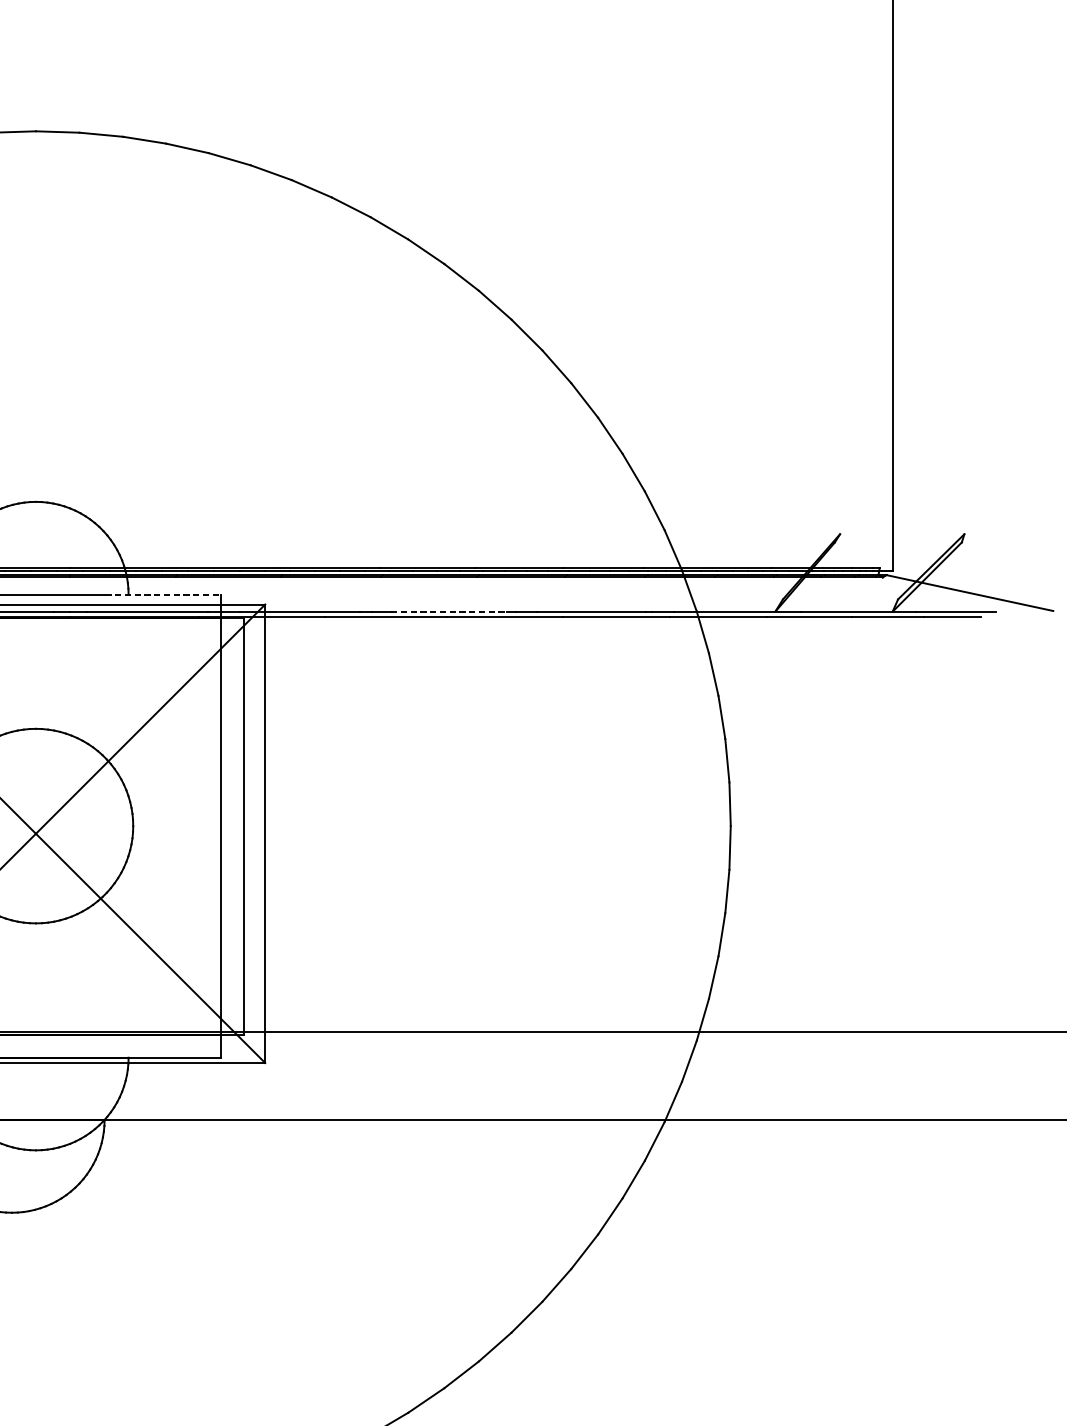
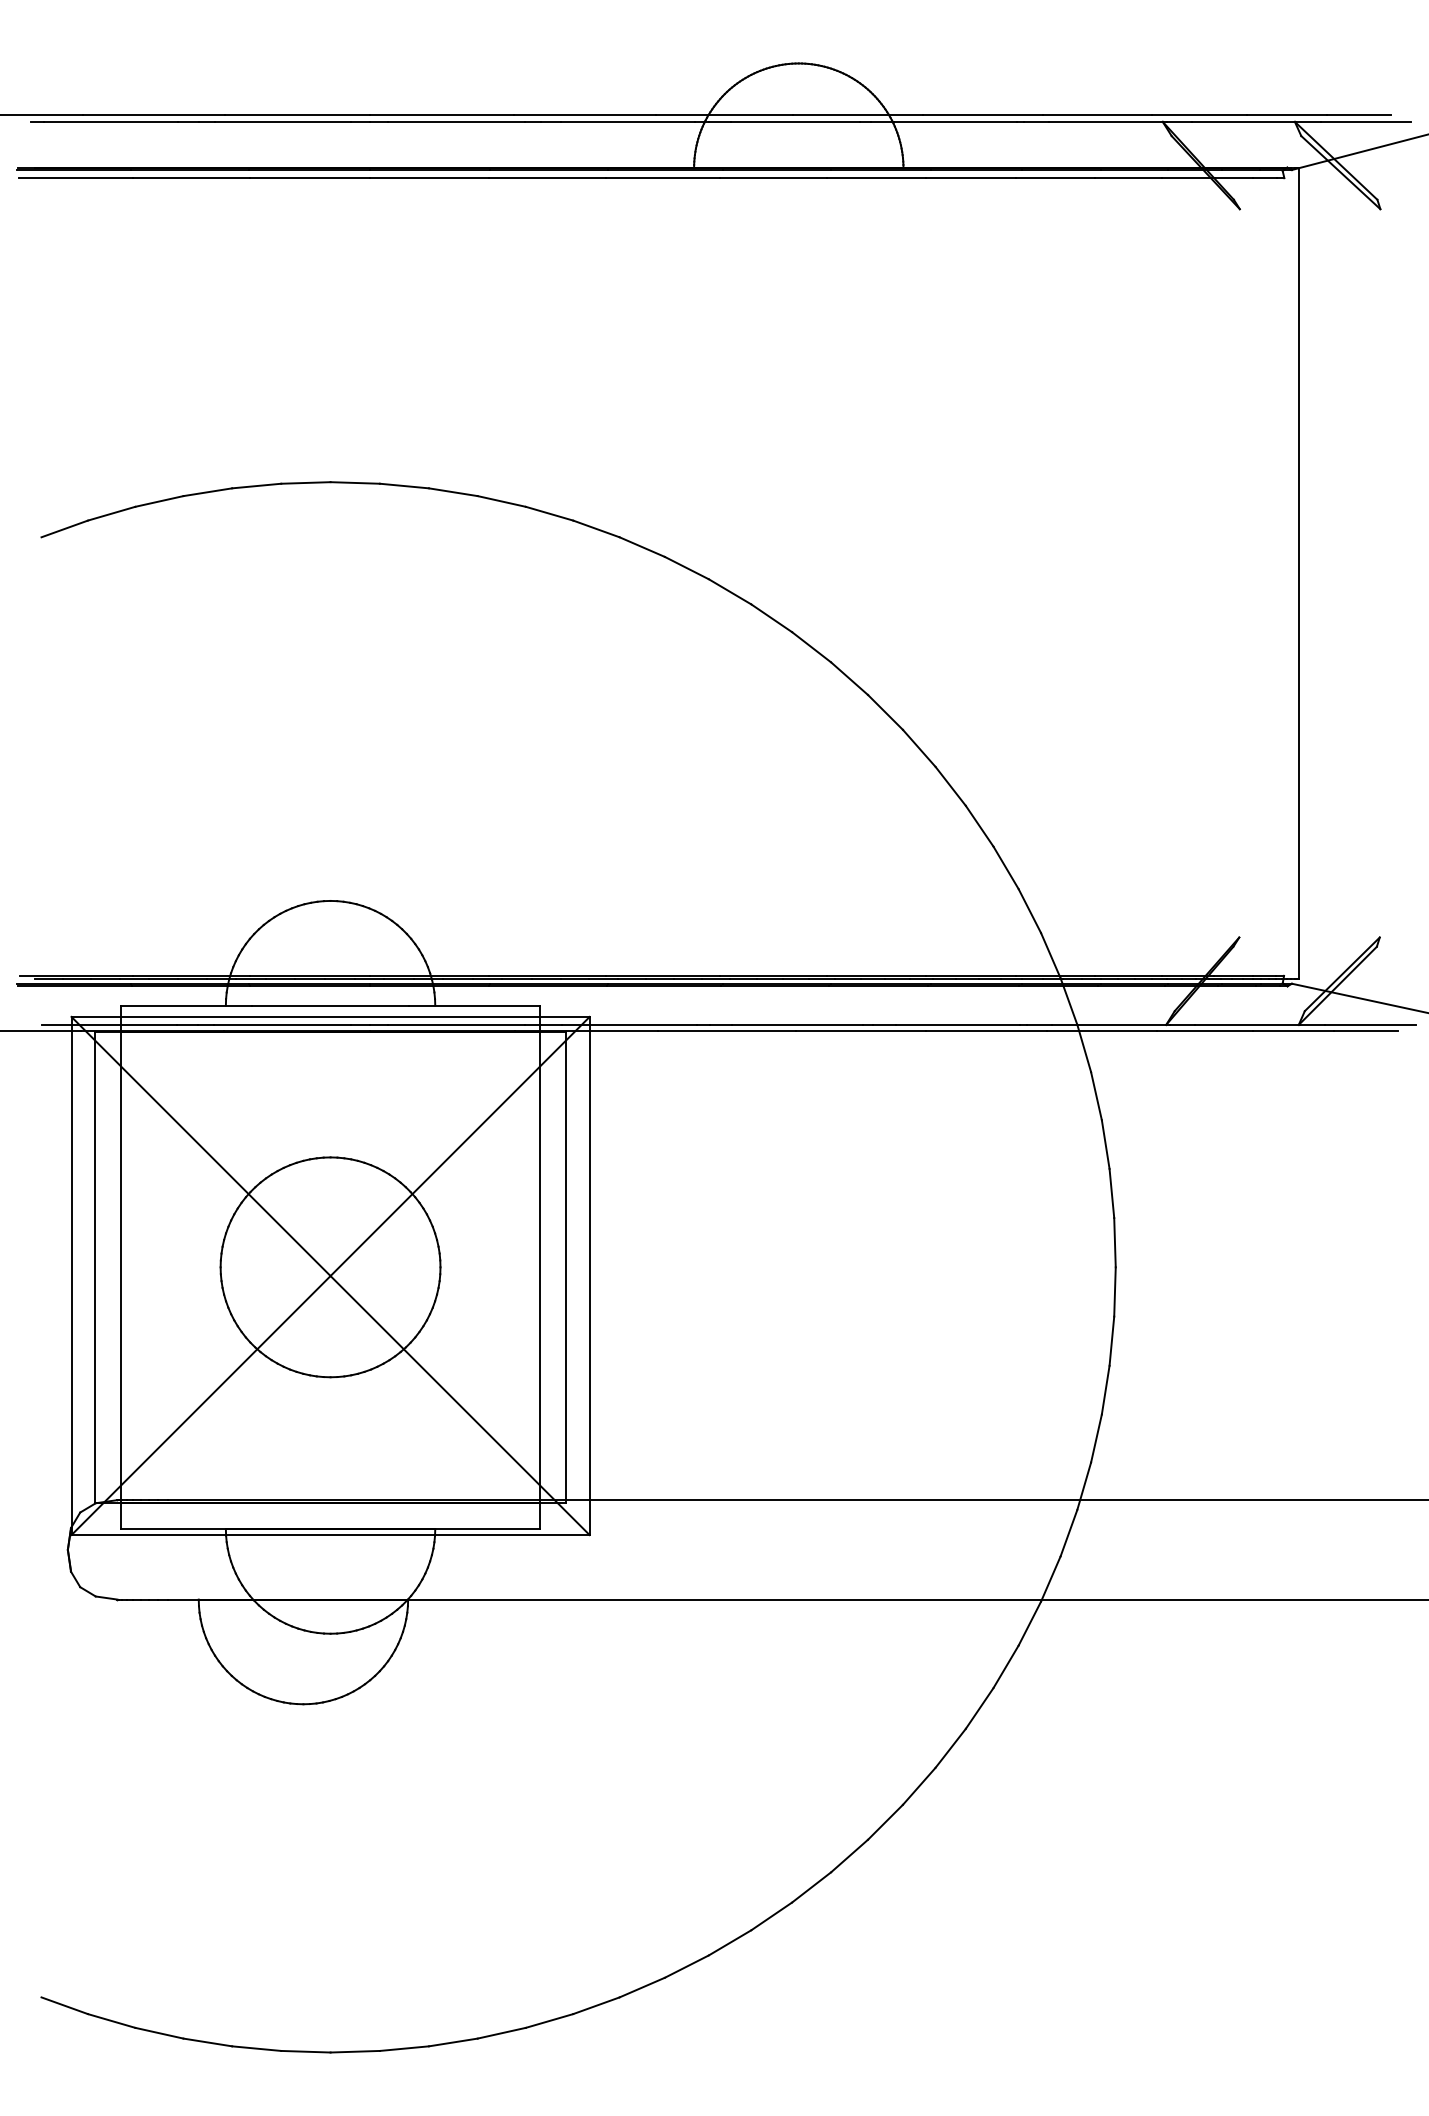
line: (164, 594) -> (475, 1005), dashed -> solid
line: (449, 611) -> (797, 1024), dashed -> solid

